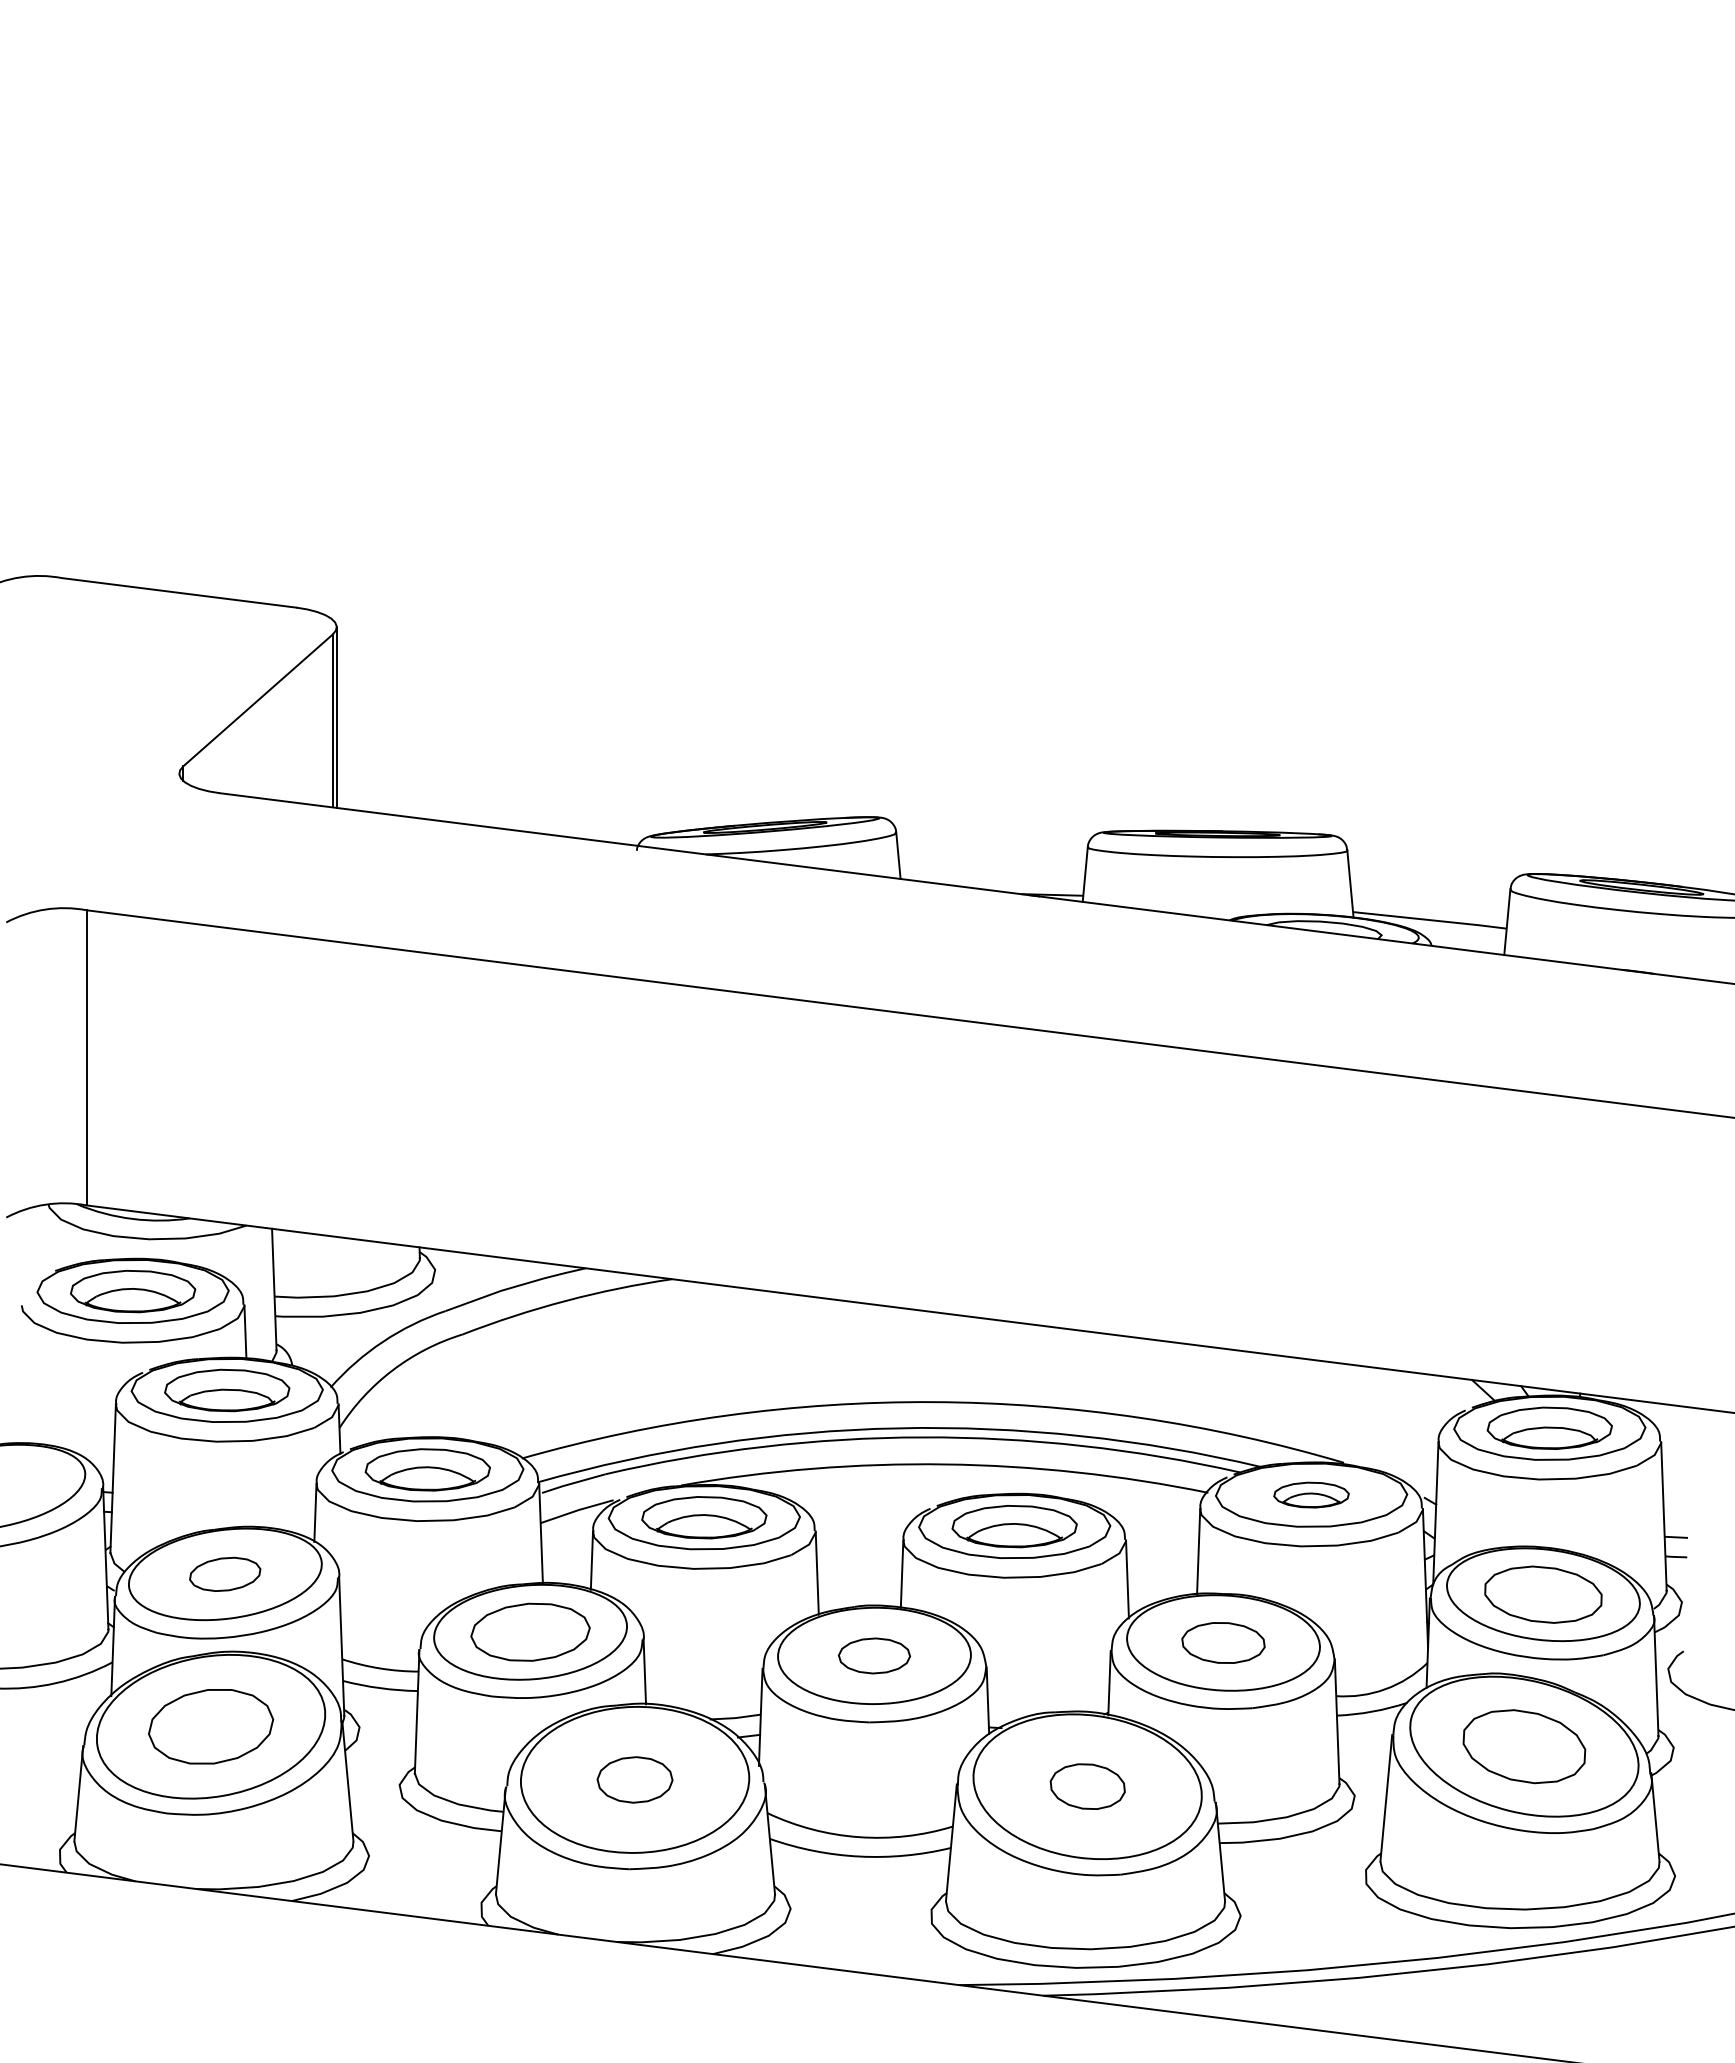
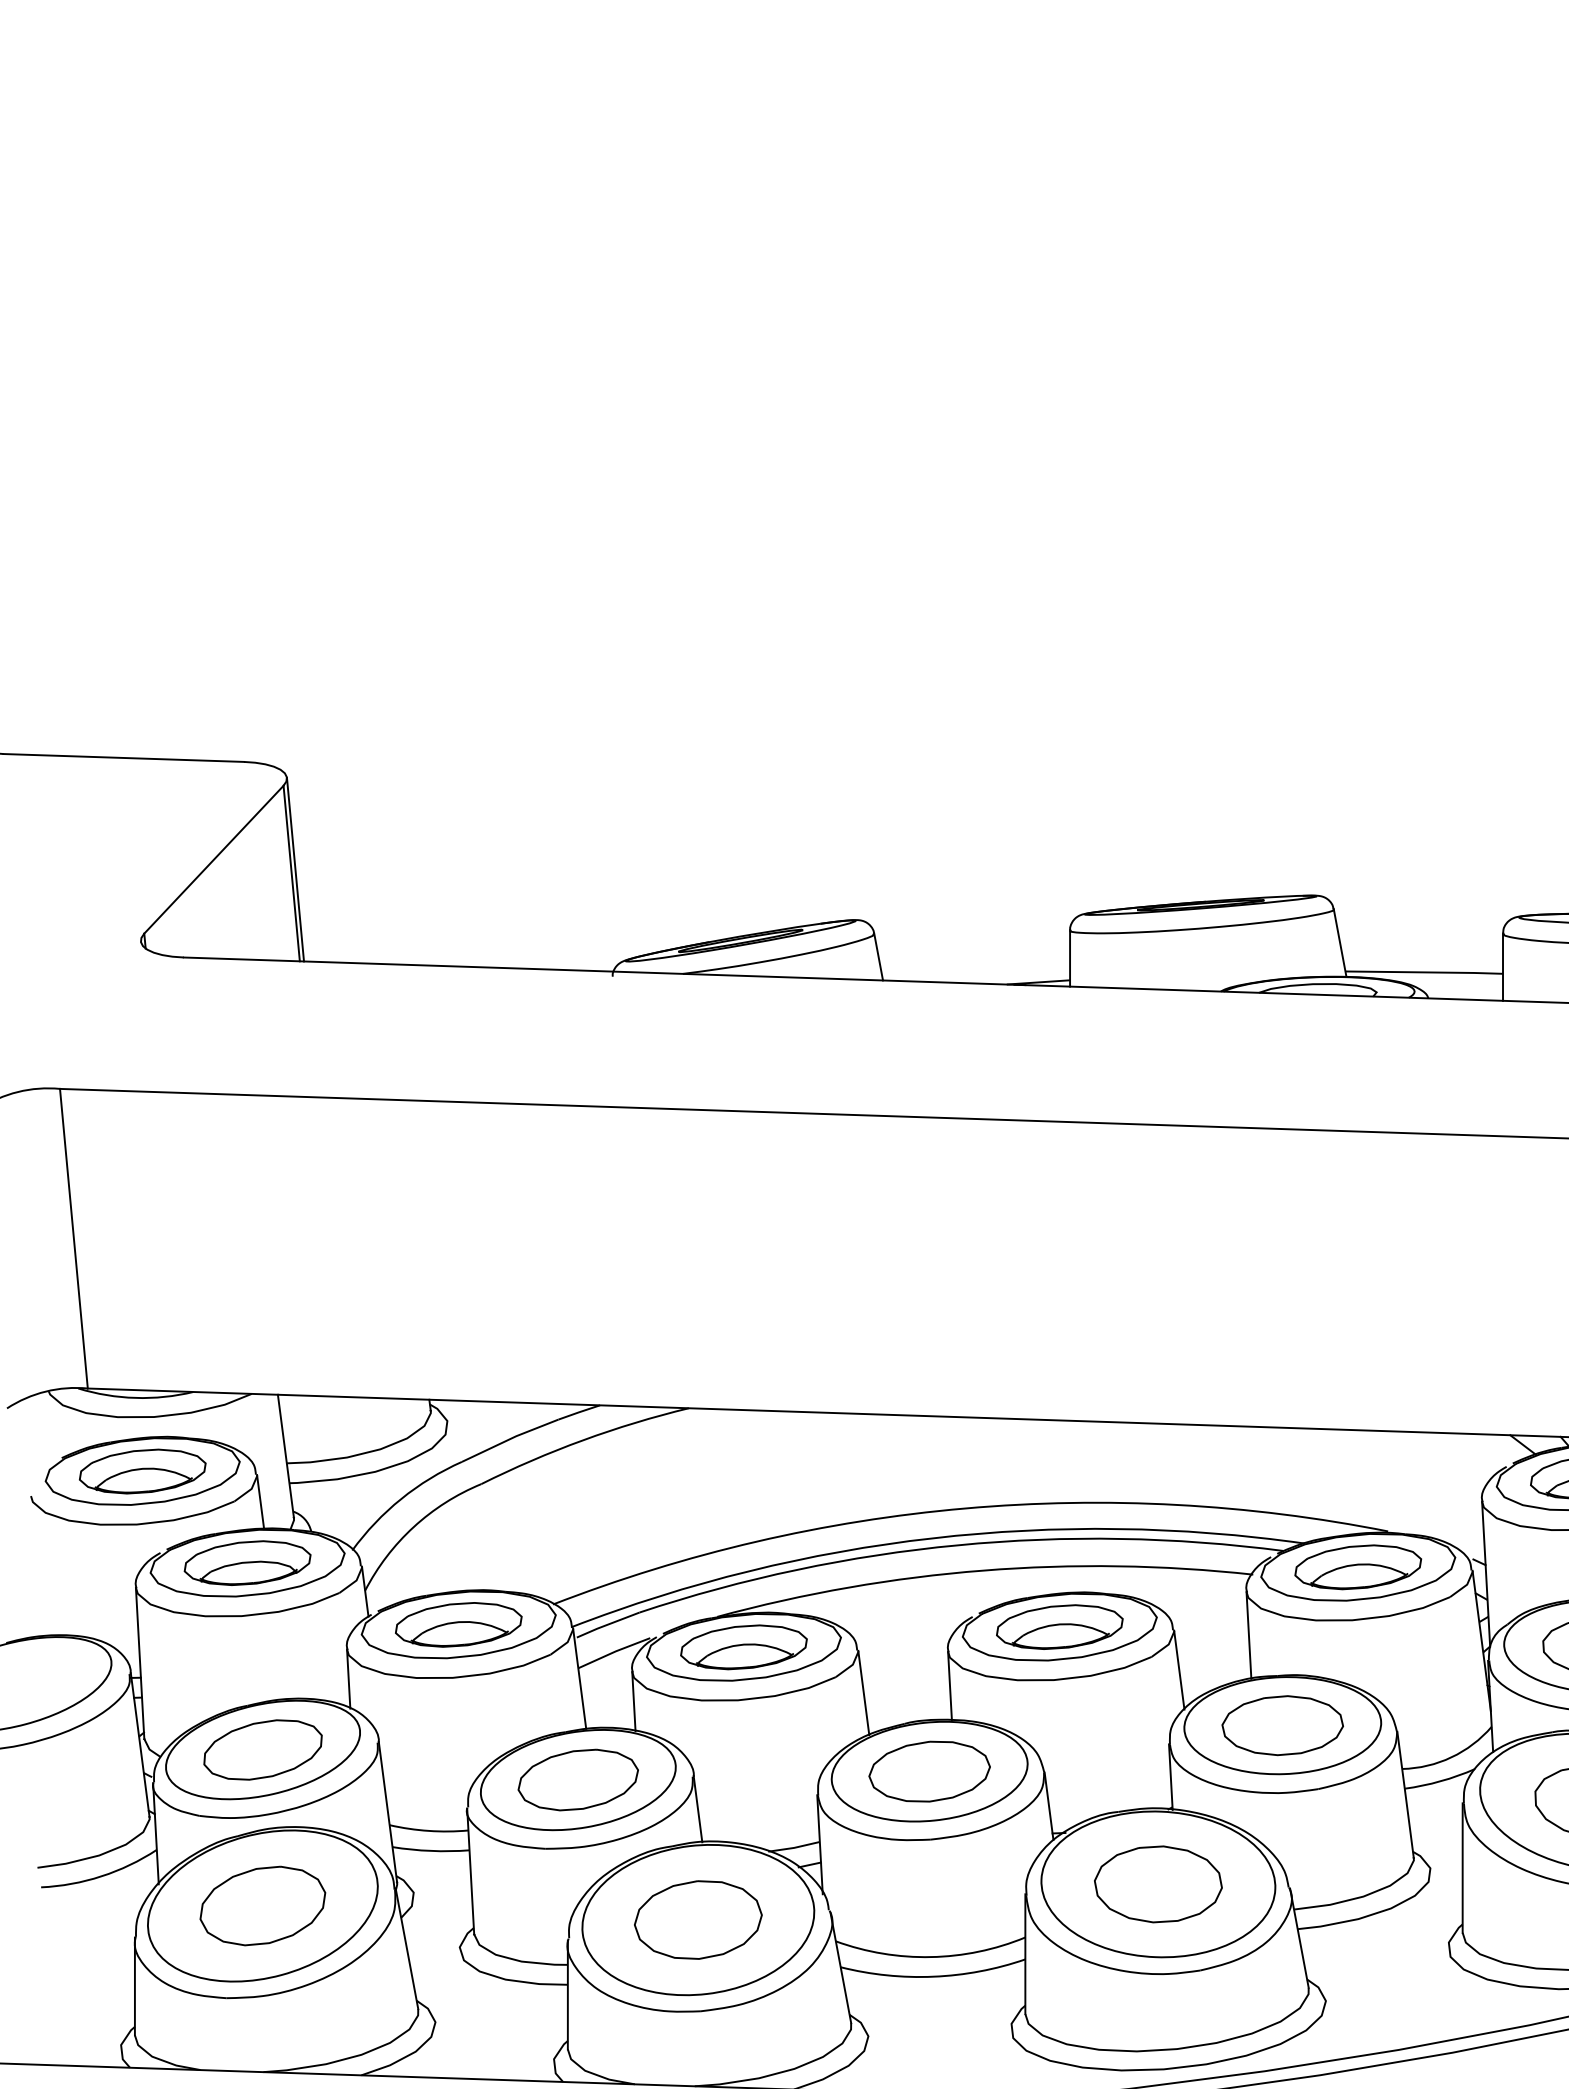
part: (1311, 1494) -> (1358, 1566), size x1.67
part: (224, 1574) -> (262, 1750), size x1.67
part: (1223, 1642) -> (1282, 1725), size x1.43
part: (874, 1655) -> (929, 1771), size x1.67
part: (634, 1779) -> (697, 1919), size x1.67
part: (1087, 1786) -> (1158, 1884), size x1.67

